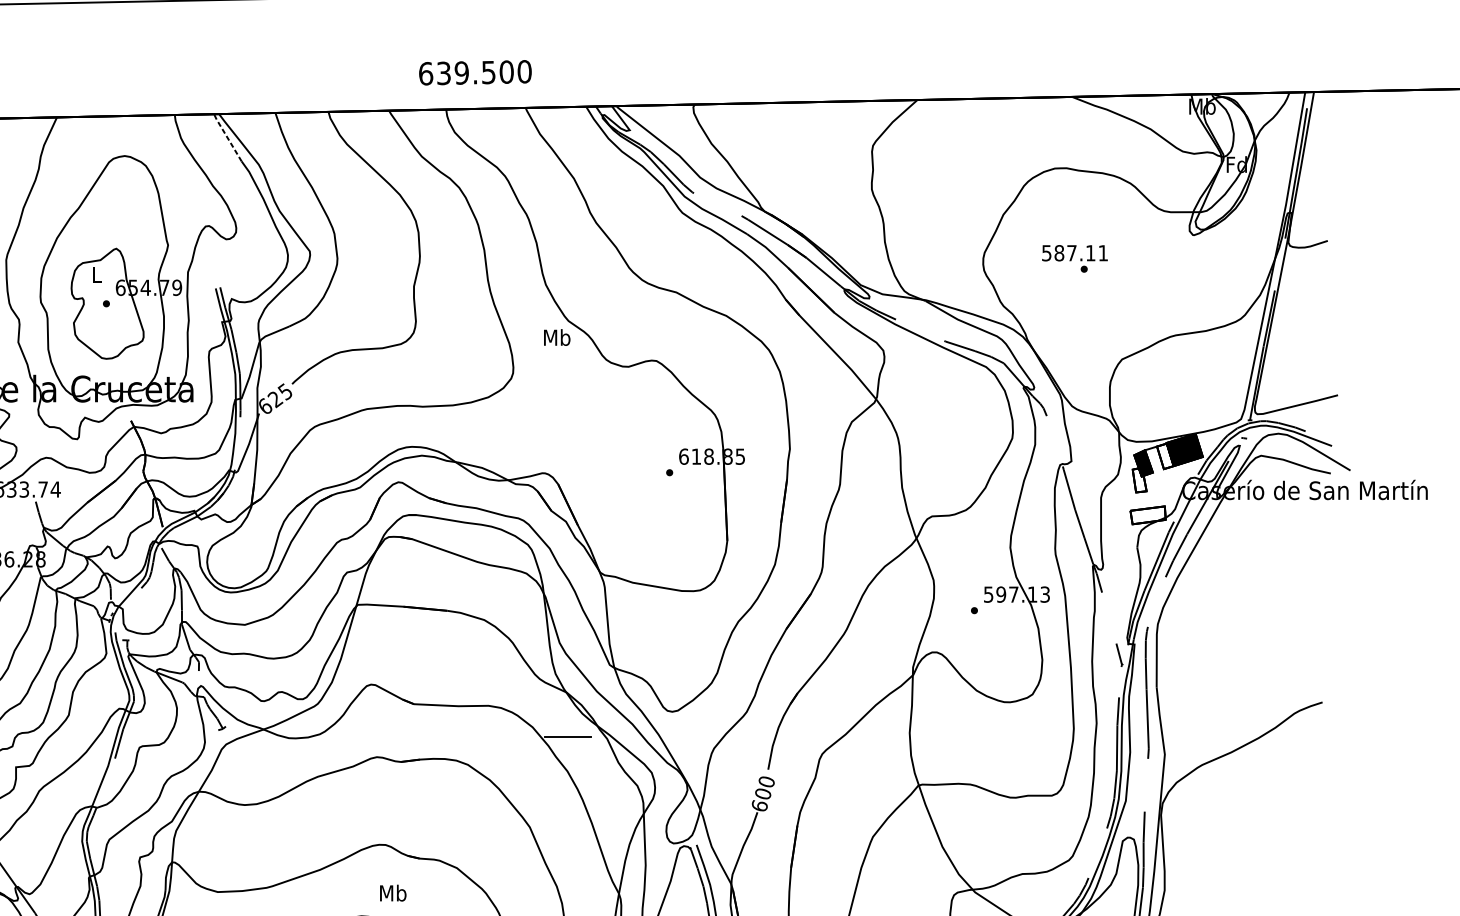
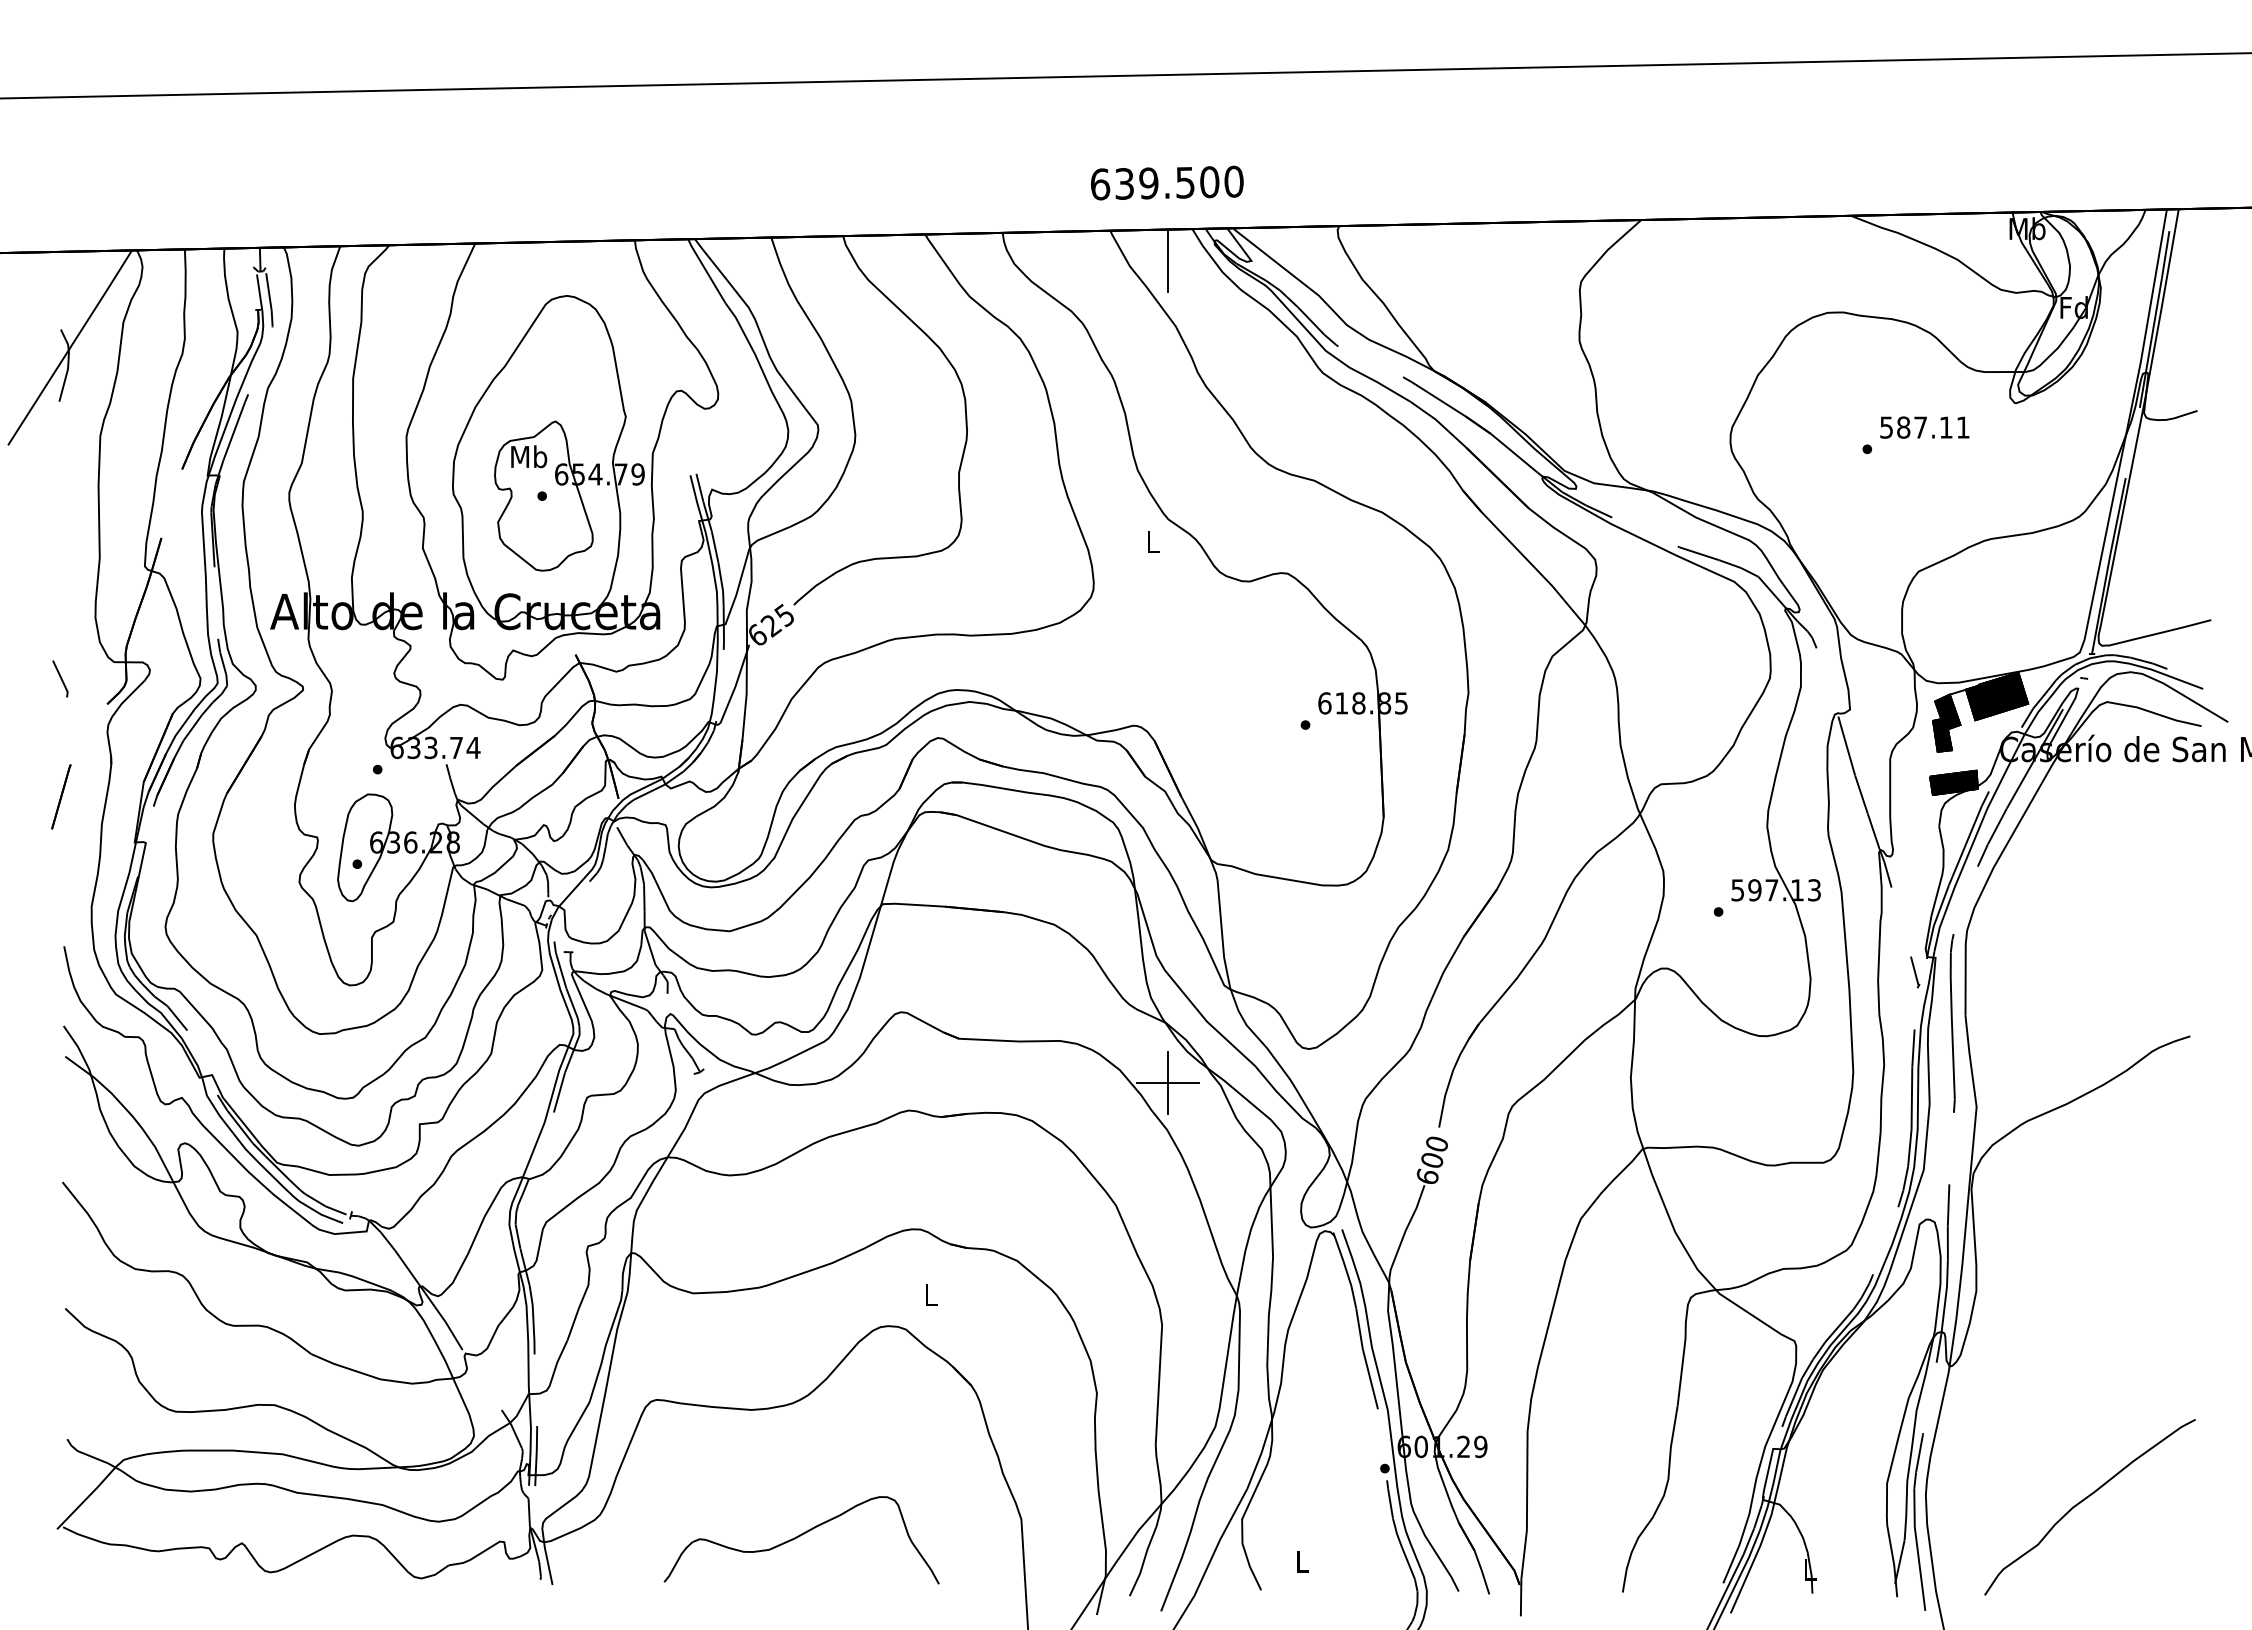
text: (475, 72) -> (1167, 182), moved
line: (567, 129) -> (1167, 260), added
line: (227, 137) -> (706, 270), dashed -> solid
text: (1074, 253) -> (1924, 427), moved
text: (97, 274) -> (529, 456), L -> Mb
text: (557, 337) -> (1153, 541), Mb -> L
fill: (1165, 456) -> (1977, 702), added
fill: (1139, 480) -> (1942, 735), added
fill: (1147, 515) -> (1953, 782), added
line: (567, 737) -> (1167, 1083), added
text: (392, 892) -> (930, 1294), Mb -> L

